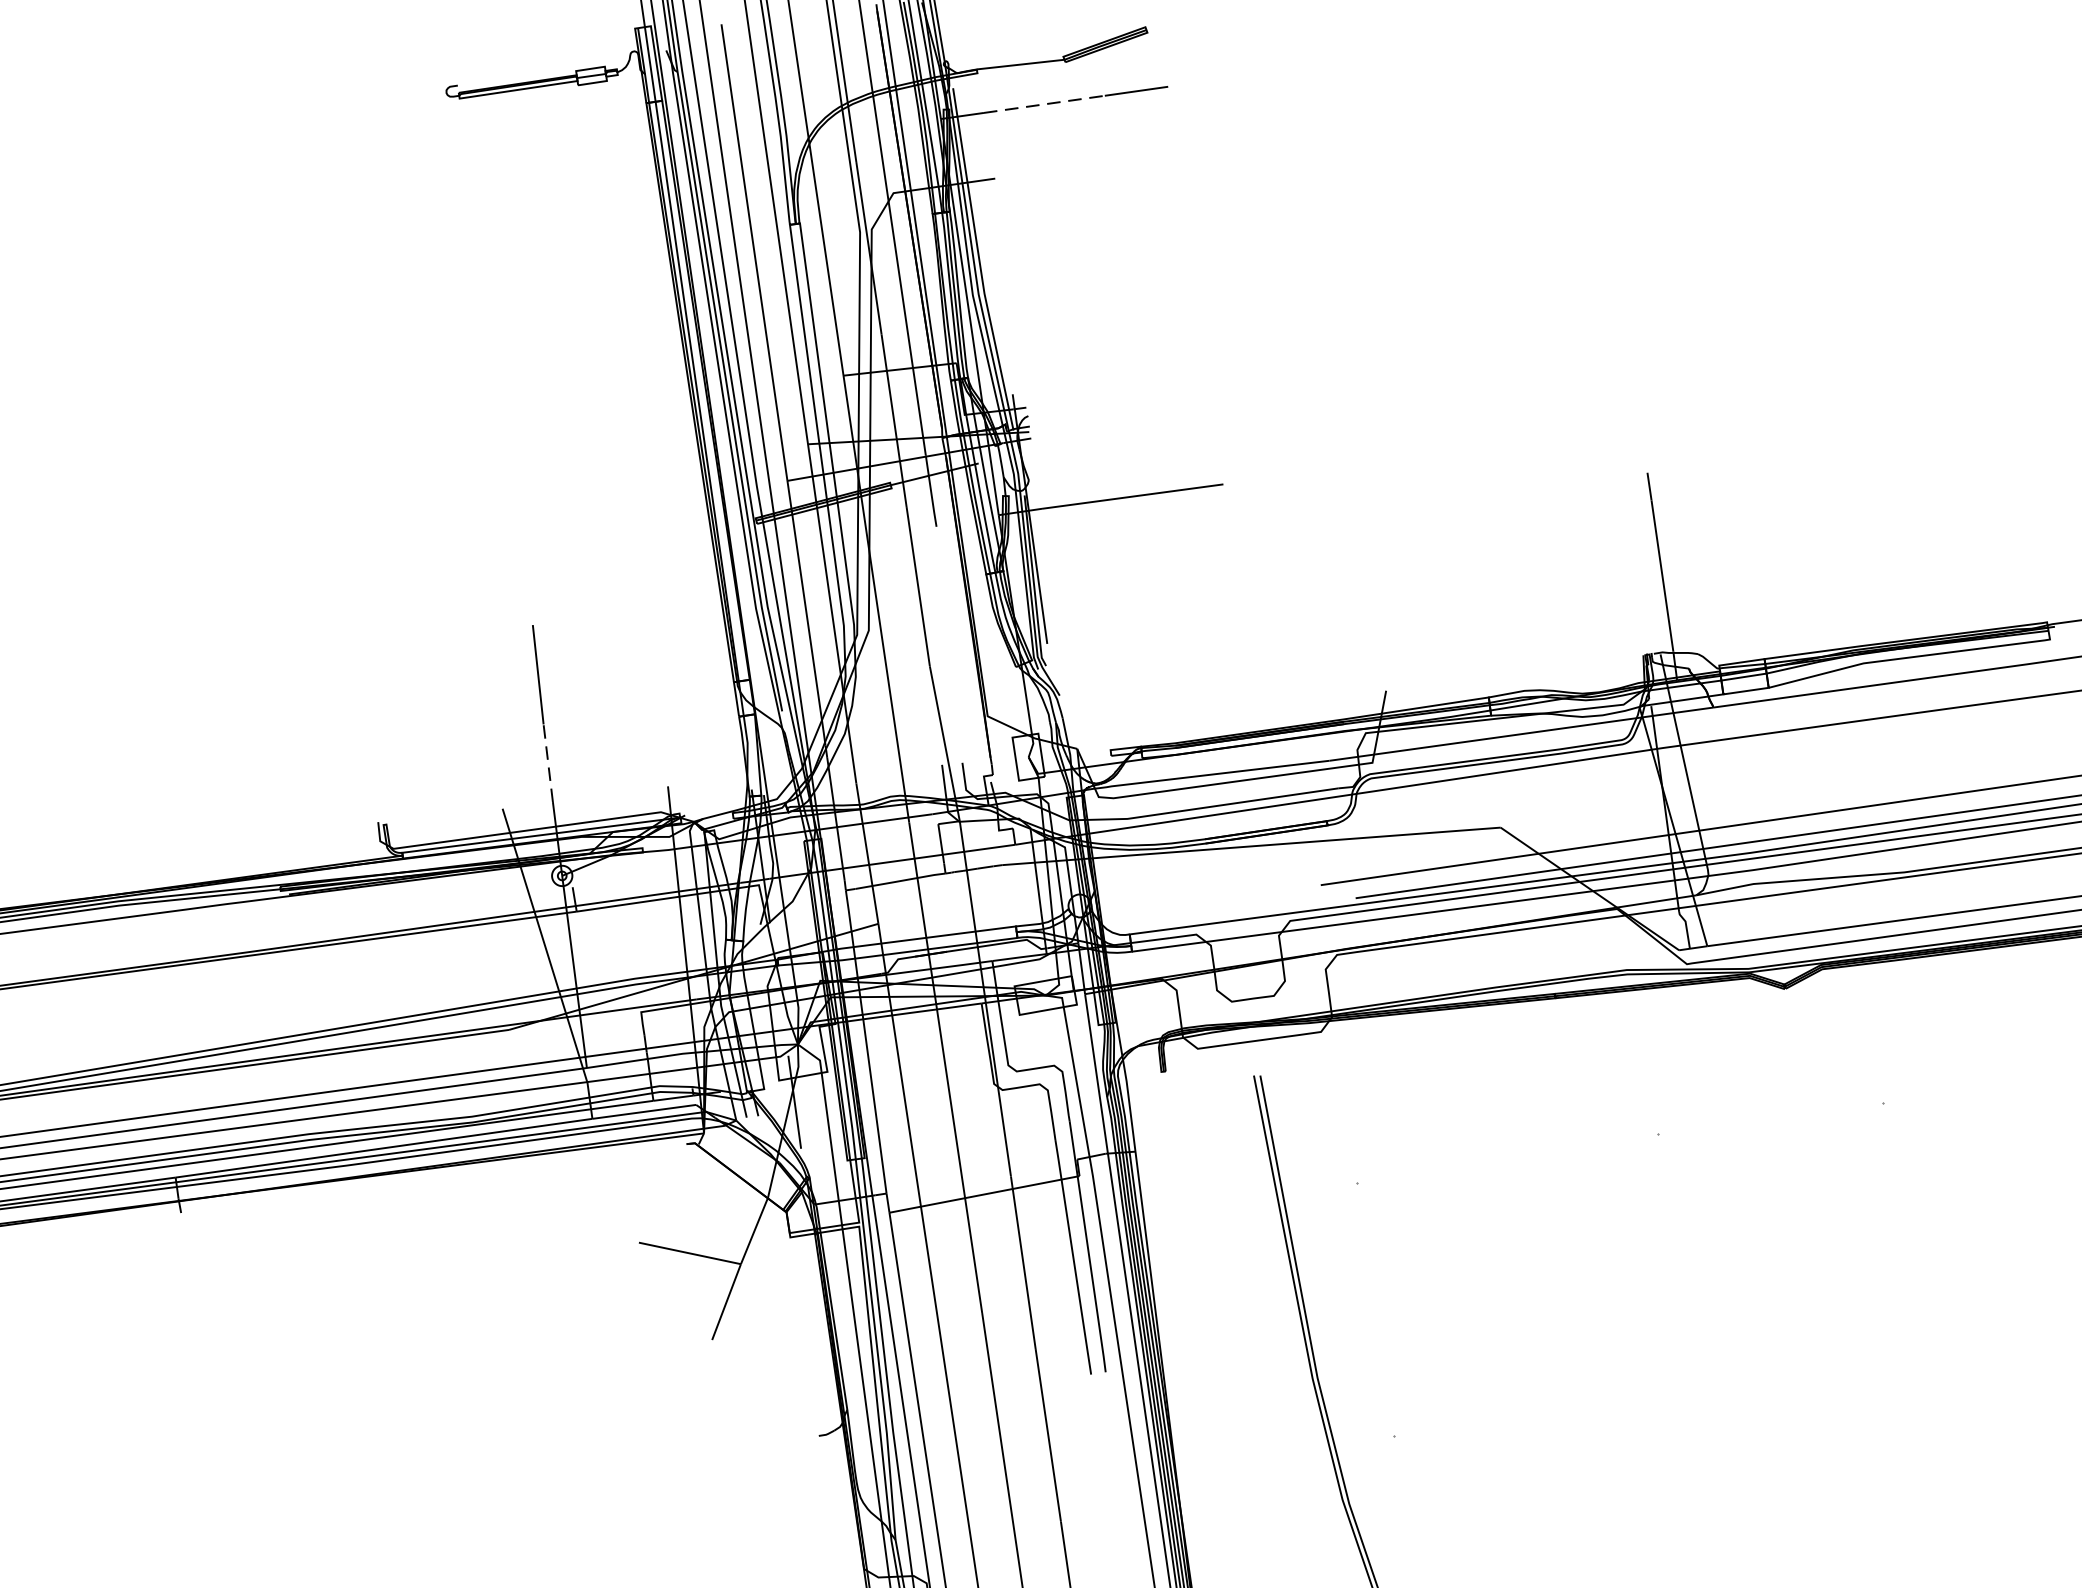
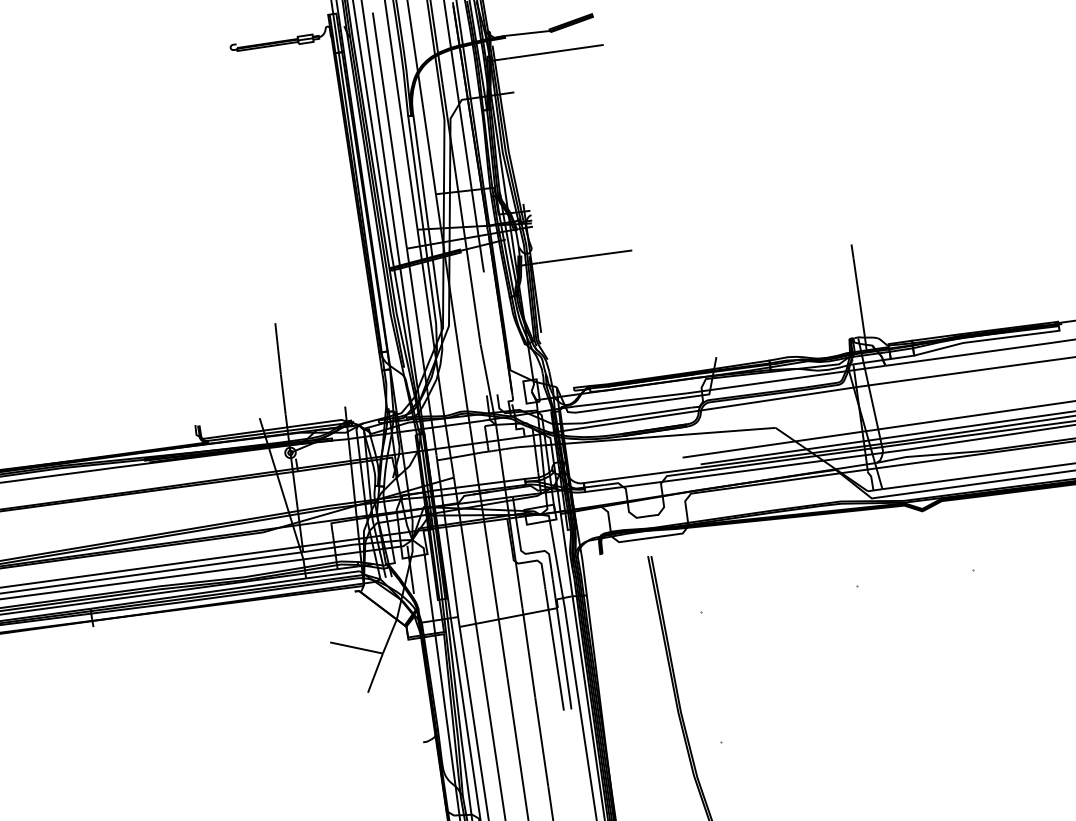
line: (1043, 105) -> (539, 54), dashed -> solid
line: (548, 763) -> (283, 394), dashed -> solid

